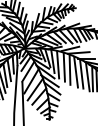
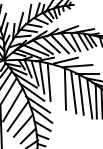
line: (63, 67) -> (56, 85), removed

